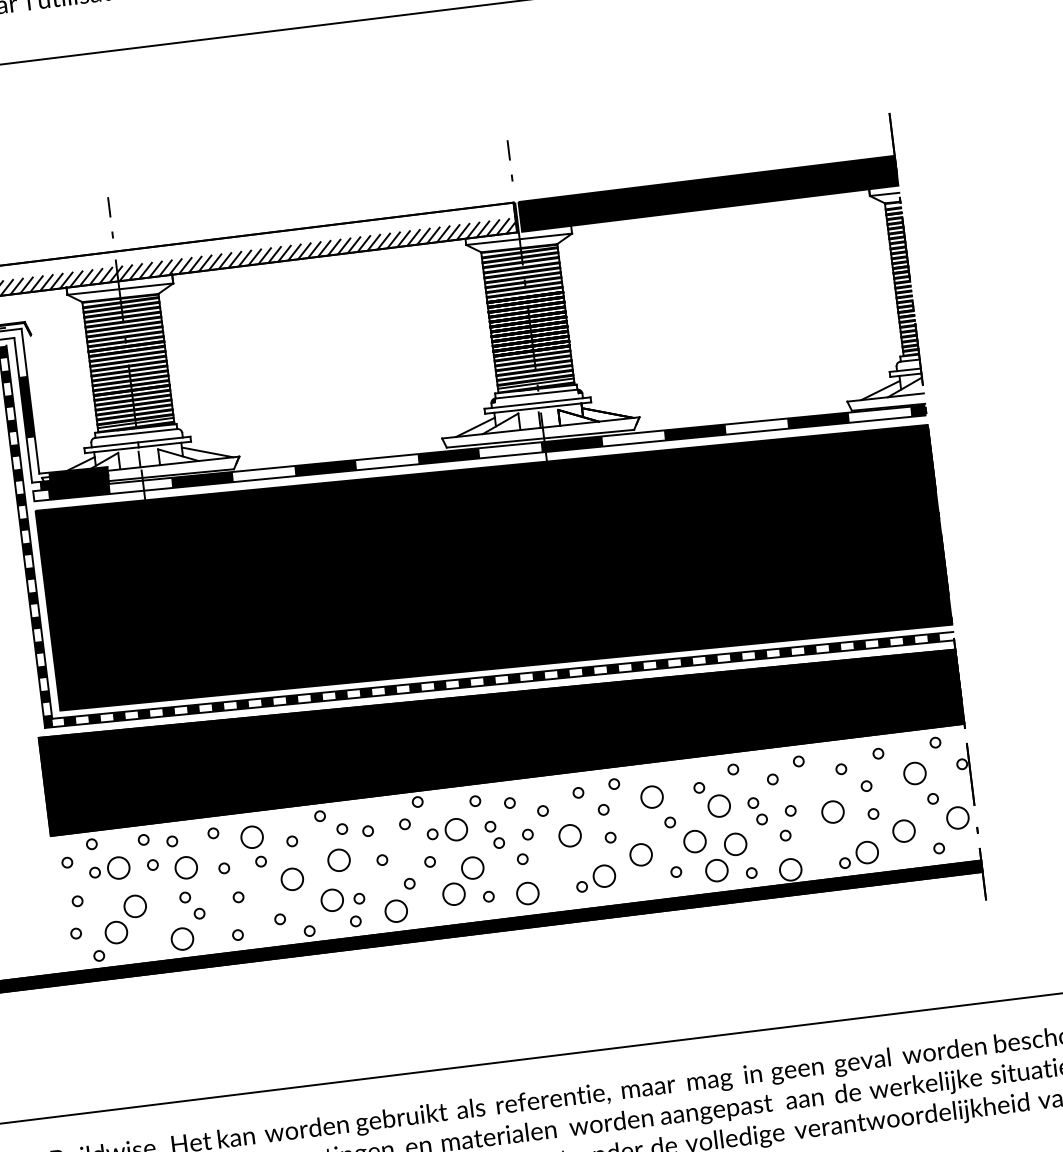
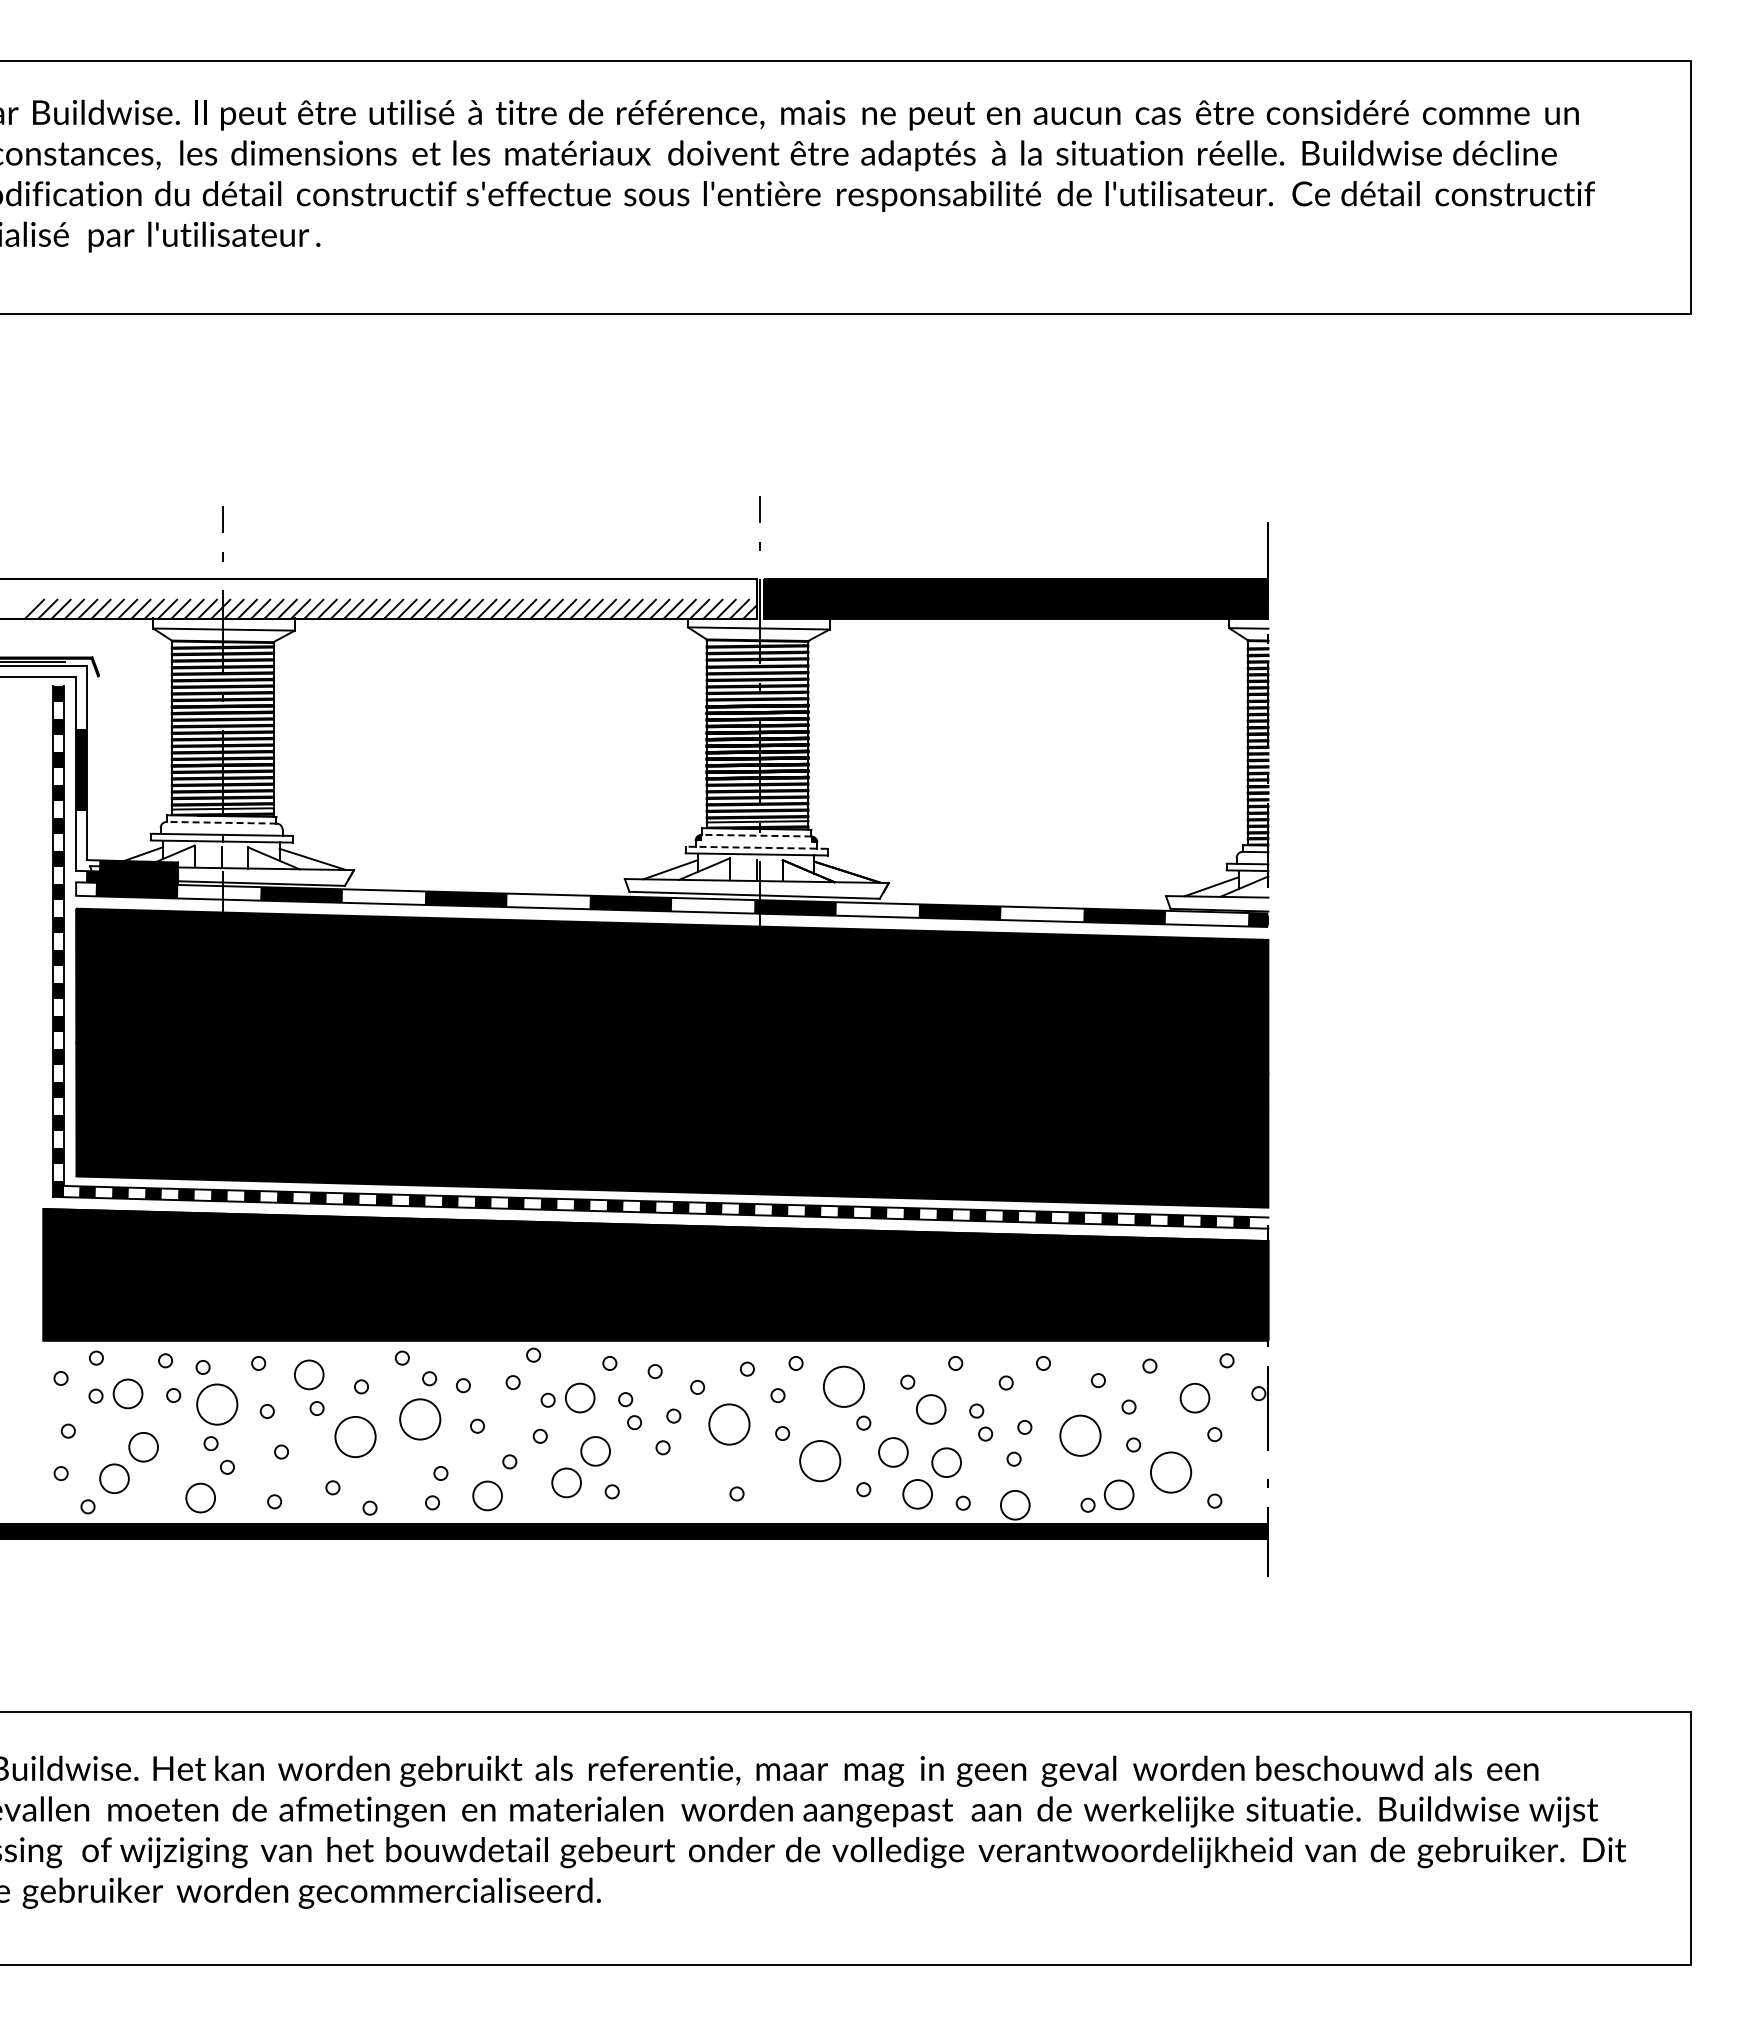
line: (536, 393) -> (756, 835), solid -> dashed
line: (537, 402) -> (756, 847), solid -> dashed
line: (136, 433) -> (221, 822), solid -> dashed
part: (651, 796) -> (843, 1386), size x1.4
part: (832, 811) -> (1080, 1435), size x1.4
part: (957, 817) -> (1244, 1463), removed
part: (904, 831) -> (1171, 1472), size x1.4
part: (570, 835) -> (729, 1424), size x1.4
part: (640, 855) -> (819, 1461), size x1.4
part: (339, 860) -> (420, 1419), size x1.4
part: (186, 867) -> (217, 1404), size x1.4
part: (603, 876) -> (767, 1483), removed
part: (292, 878) -> (355, 1436), size x1.4
part: (528, 893) -> (664, 1493), removed
part: (332, 900) -> (404, 1471), removed

